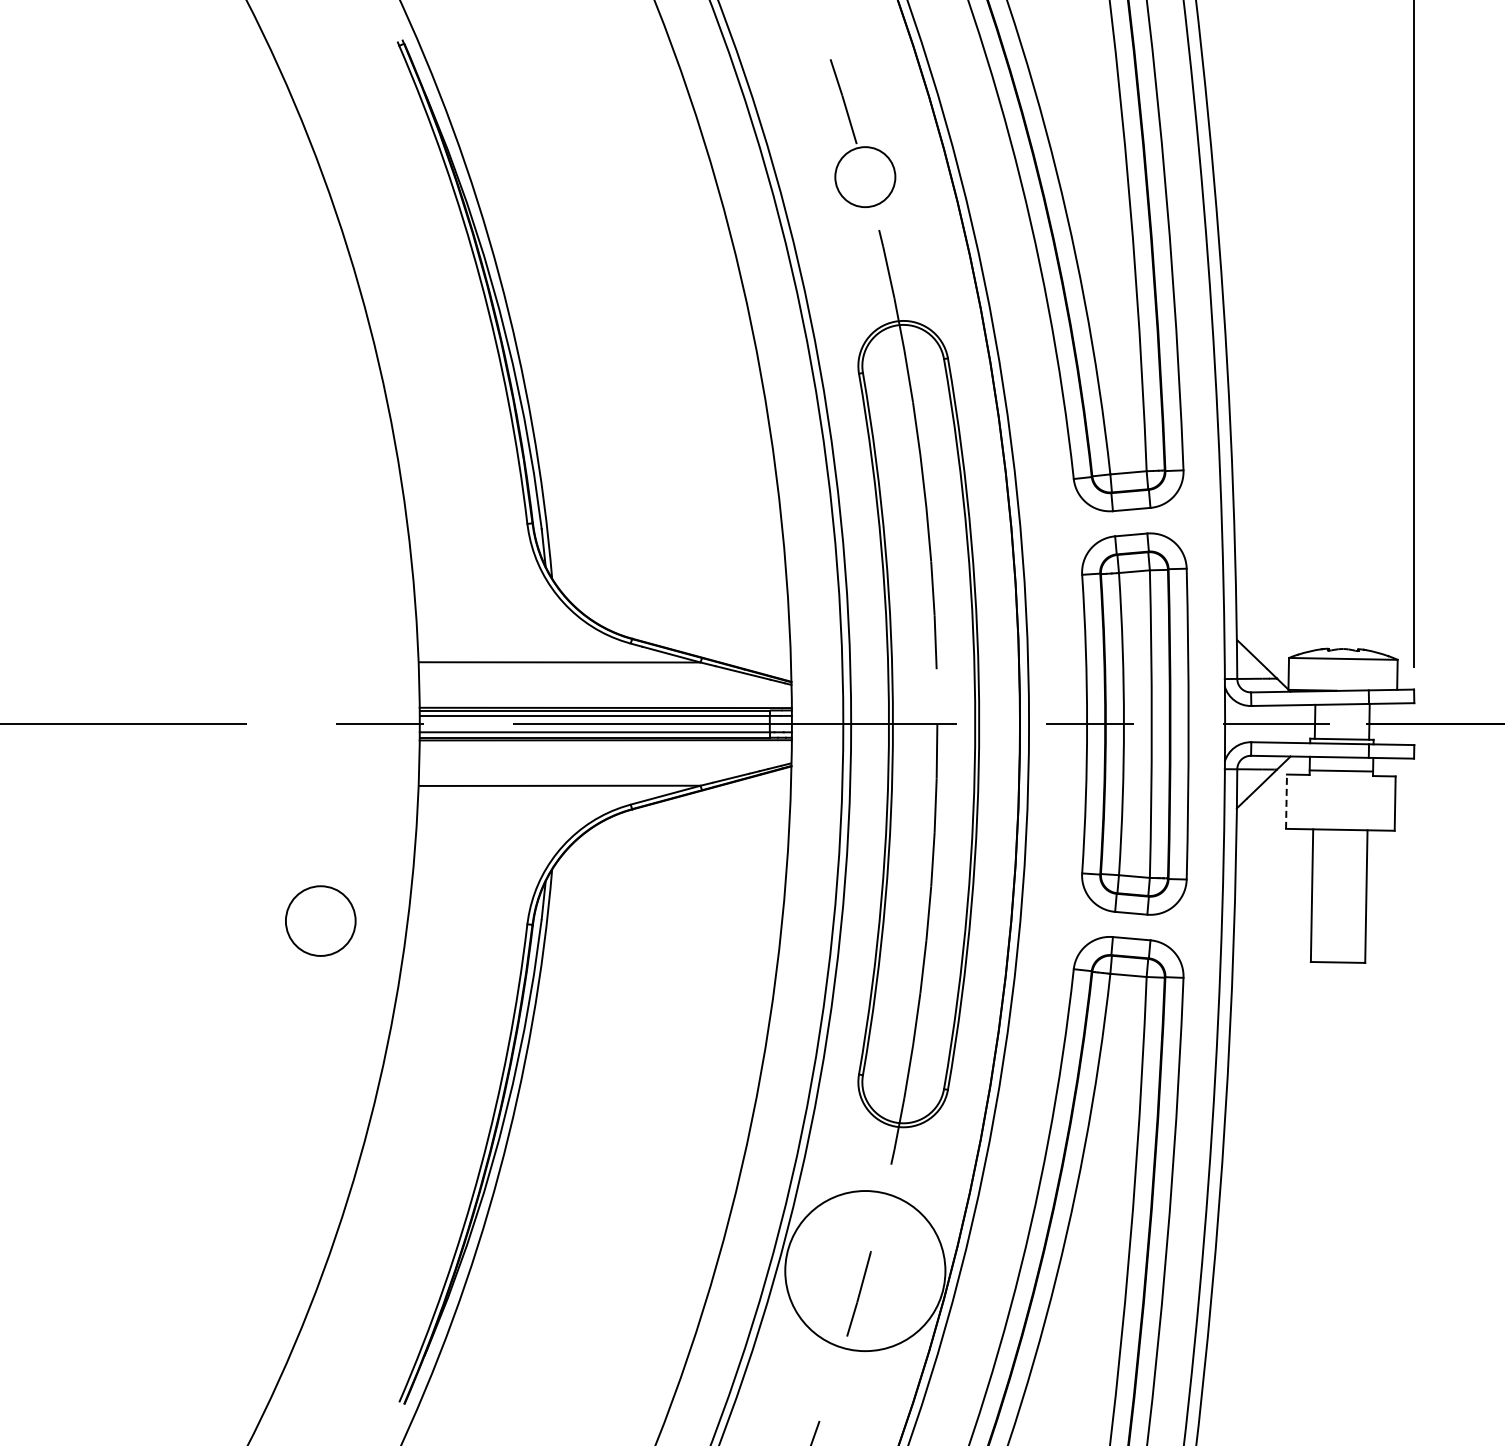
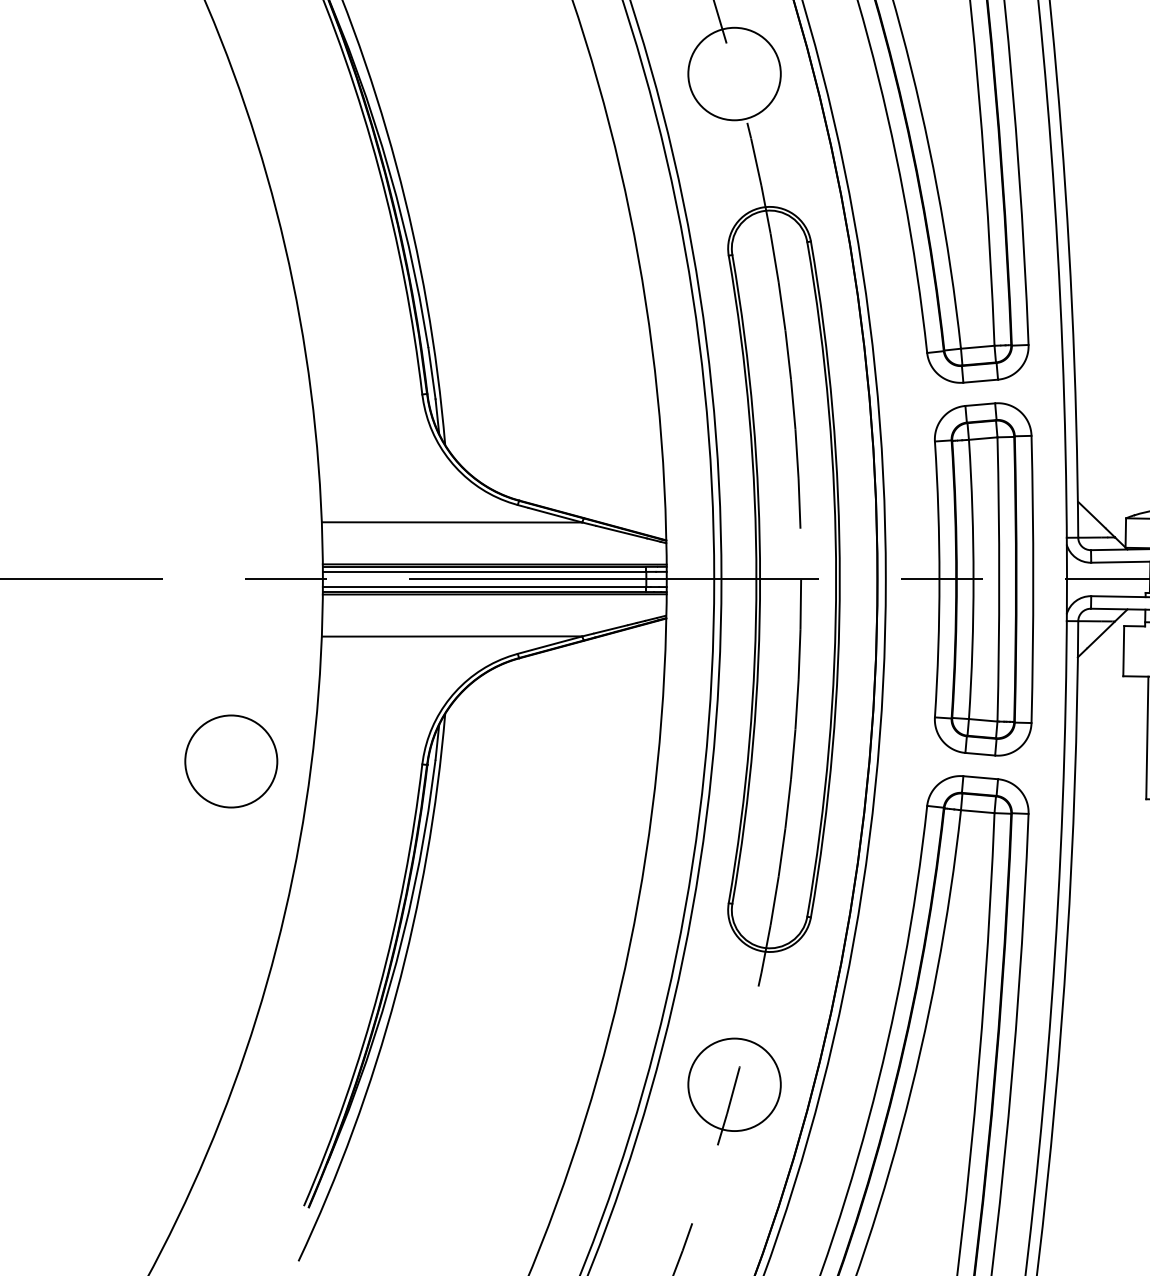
circle: (865, 177) -> (734, 74), size x1.67
line: (1286, 801) -> (1123, 650), dashed -> solid
circle: (320, 920) -> (231, 760), size x1.43
circle: (865, 1271) -> (734, 1085), size x0.62

